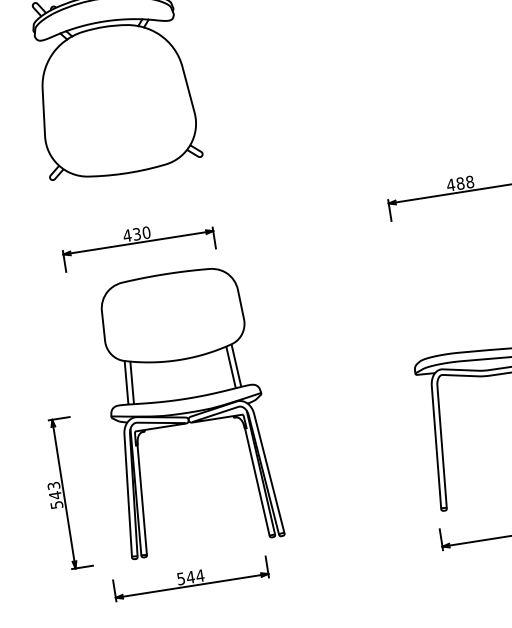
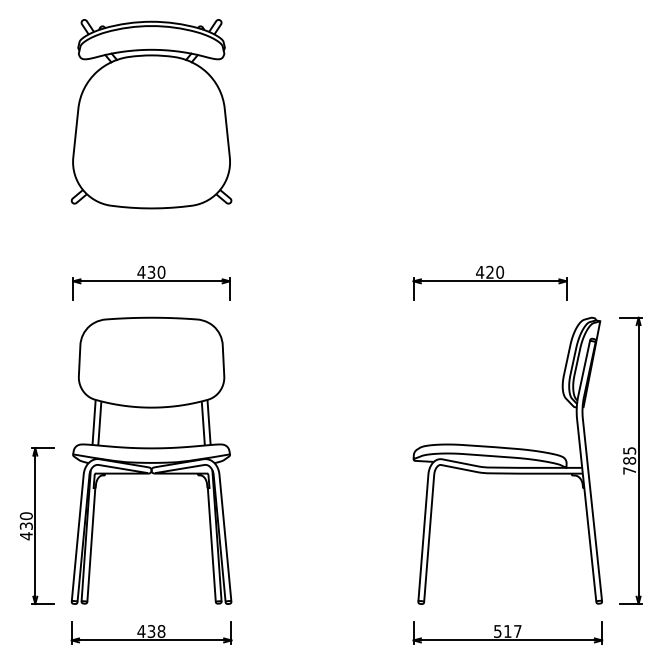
text: (465, 182) -> (495, 272), 488 -> 420
part: (187, 410) -> (151, 460), moved
text: (54, 495) -> (25, 526), 543 -> 430
text: (190, 577) -> (151, 631), 544 -> 438

